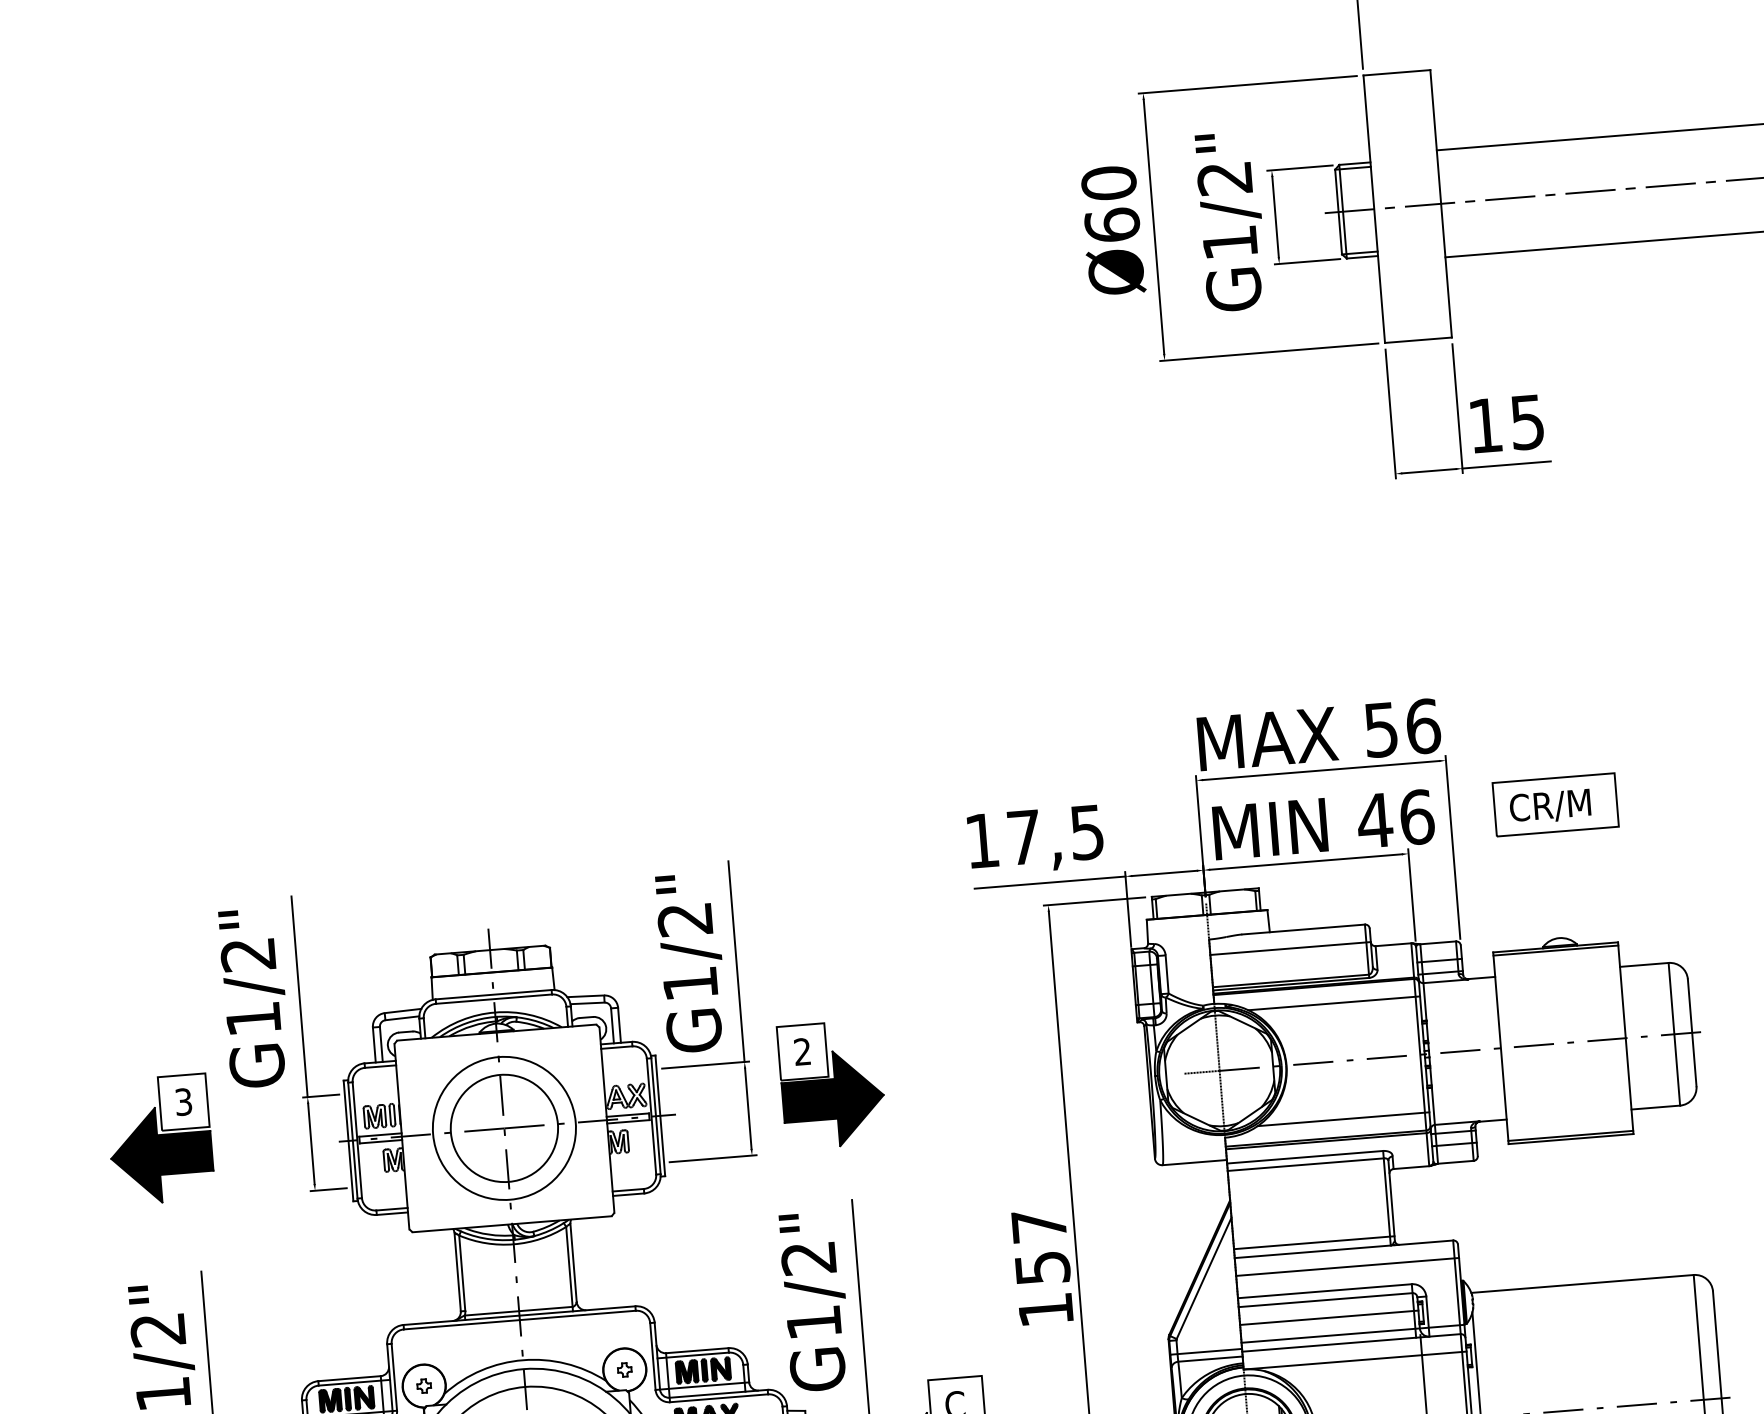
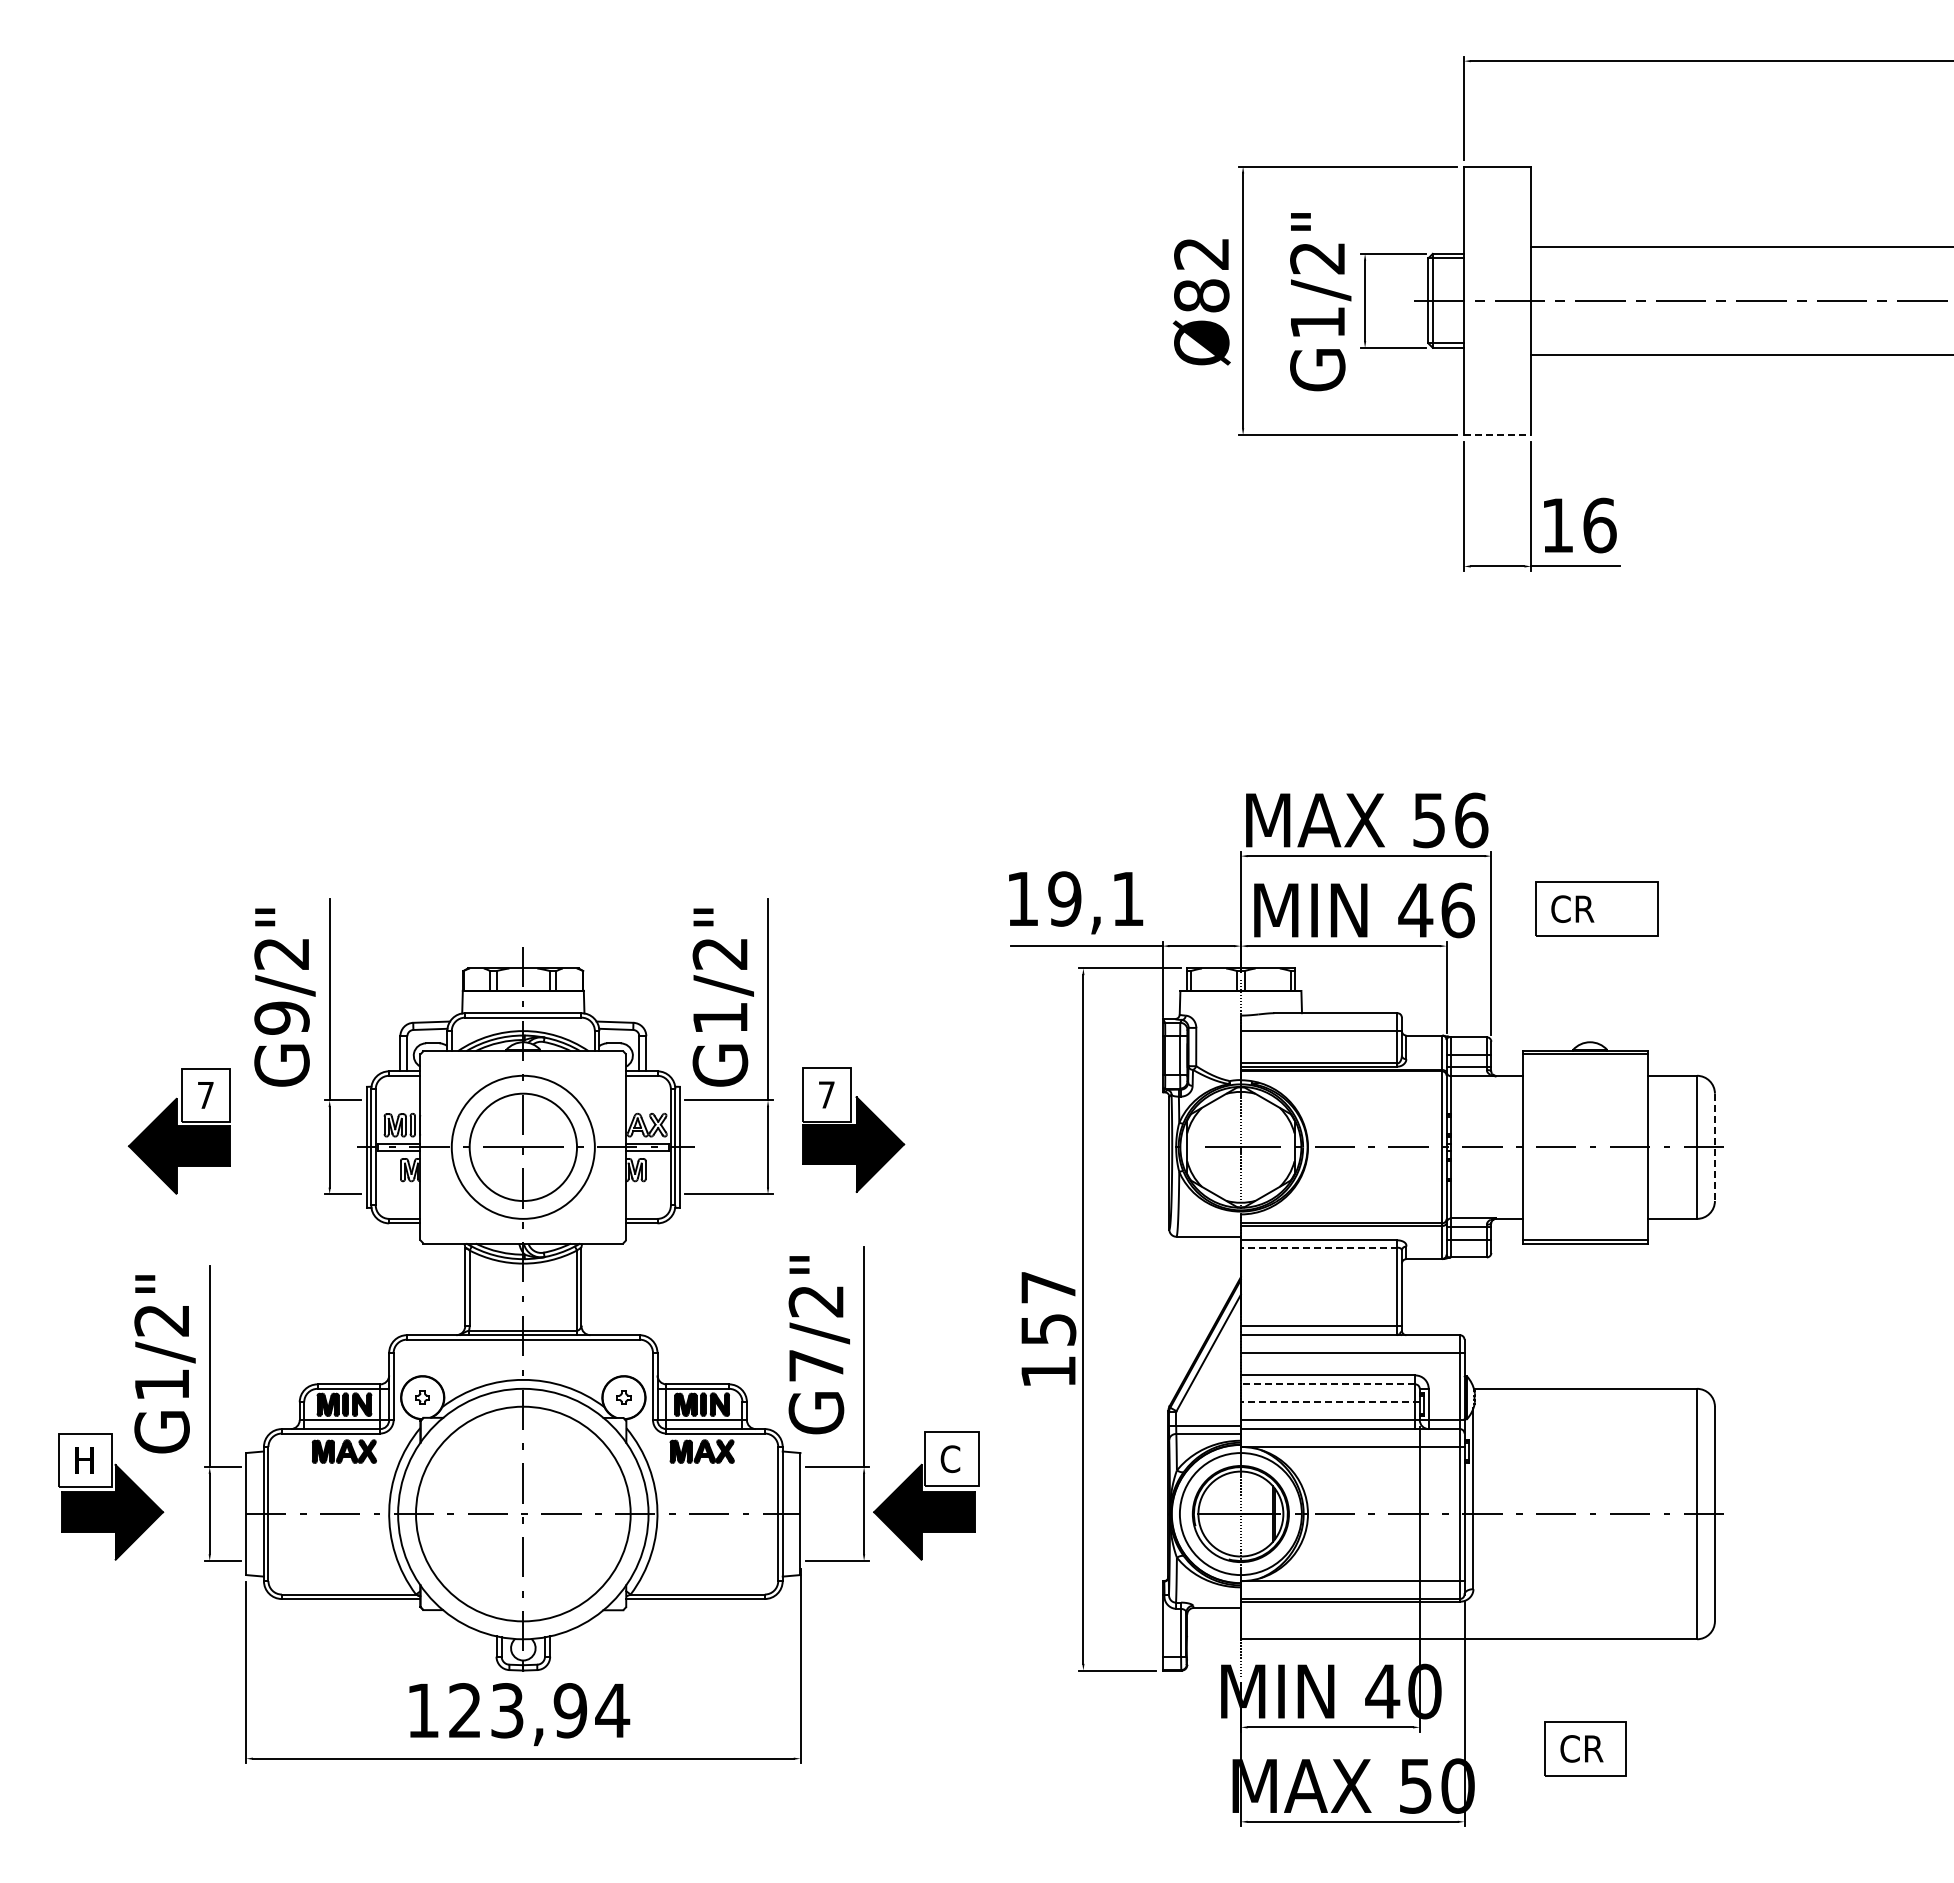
text: (1110, 203) -> (1201, 274), Ø60 -> Ø82
line: (1418, 340) -> (1497, 435), solid -> dashed
text: (1527, 422) -> (1599, 525), 15 -> 16
text: (1572, 804) -> (1613, 910), CR/M -> CR
text: (1054, 834) -> (1095, 898), 17,5 -> 19,1
line: (1334, 1003) -> (1360, 1089), removed
text: (252, 1018) -> (281, 1017), G1/2" -> G9/2"
line: (1691, 1033) -> (1714, 1147), solid -> dashed
text: (802, 1051) -> (826, 1094), 2 -> 7
text: (183, 1102) -> (205, 1095), 3 -> 7
line: (1343, 1119) -> (1360, 1205), removed
line: (1305, 1164) -> (1318, 1247), solid -> dashed
line: (1325, 1300) -> (1327, 1384), solid -> dashed
line: (1328, 1318) -> (1329, 1402), solid -> dashed
text: (814, 1322) -> (816, 1365), G1/2" -> G7/2"

